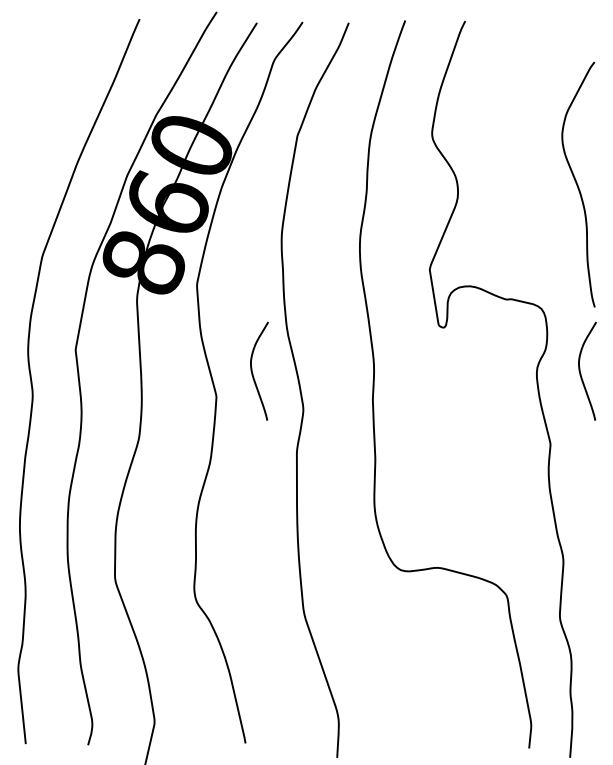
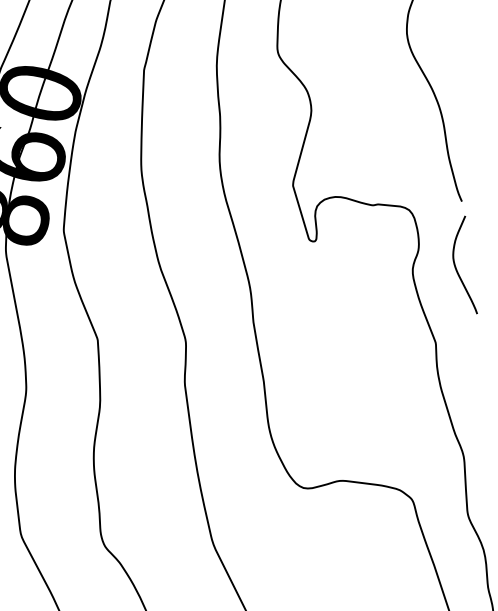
curve: (253, 373) -> (131, 311), removed

